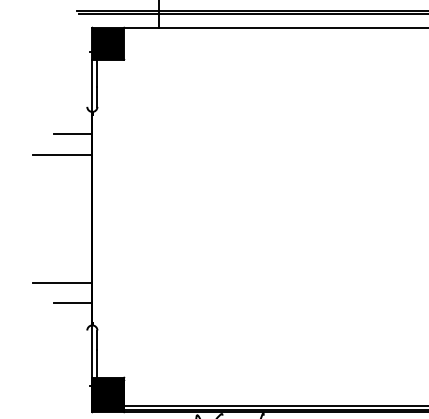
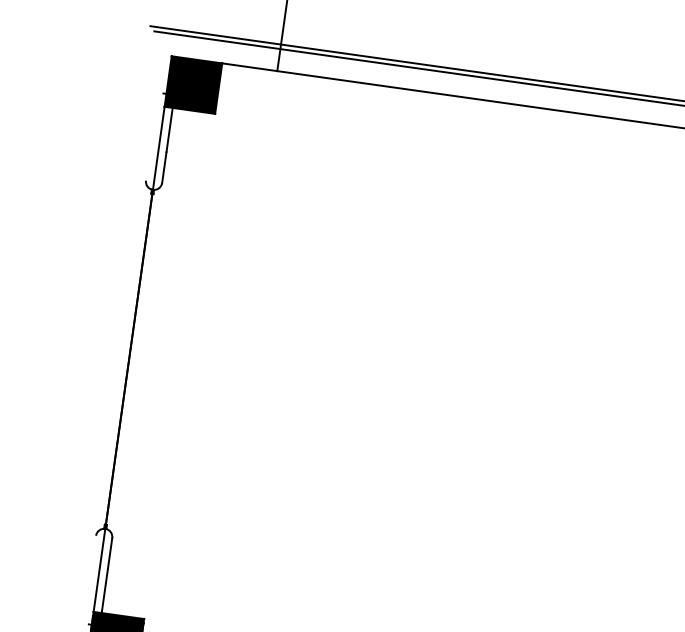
line: (72, 134) -> (116, 221), removed
line: (62, 154) -> (96, 250), removed
line: (62, 282) -> (67, 454), removed
line: (72, 303) -> (78, 489), removed

